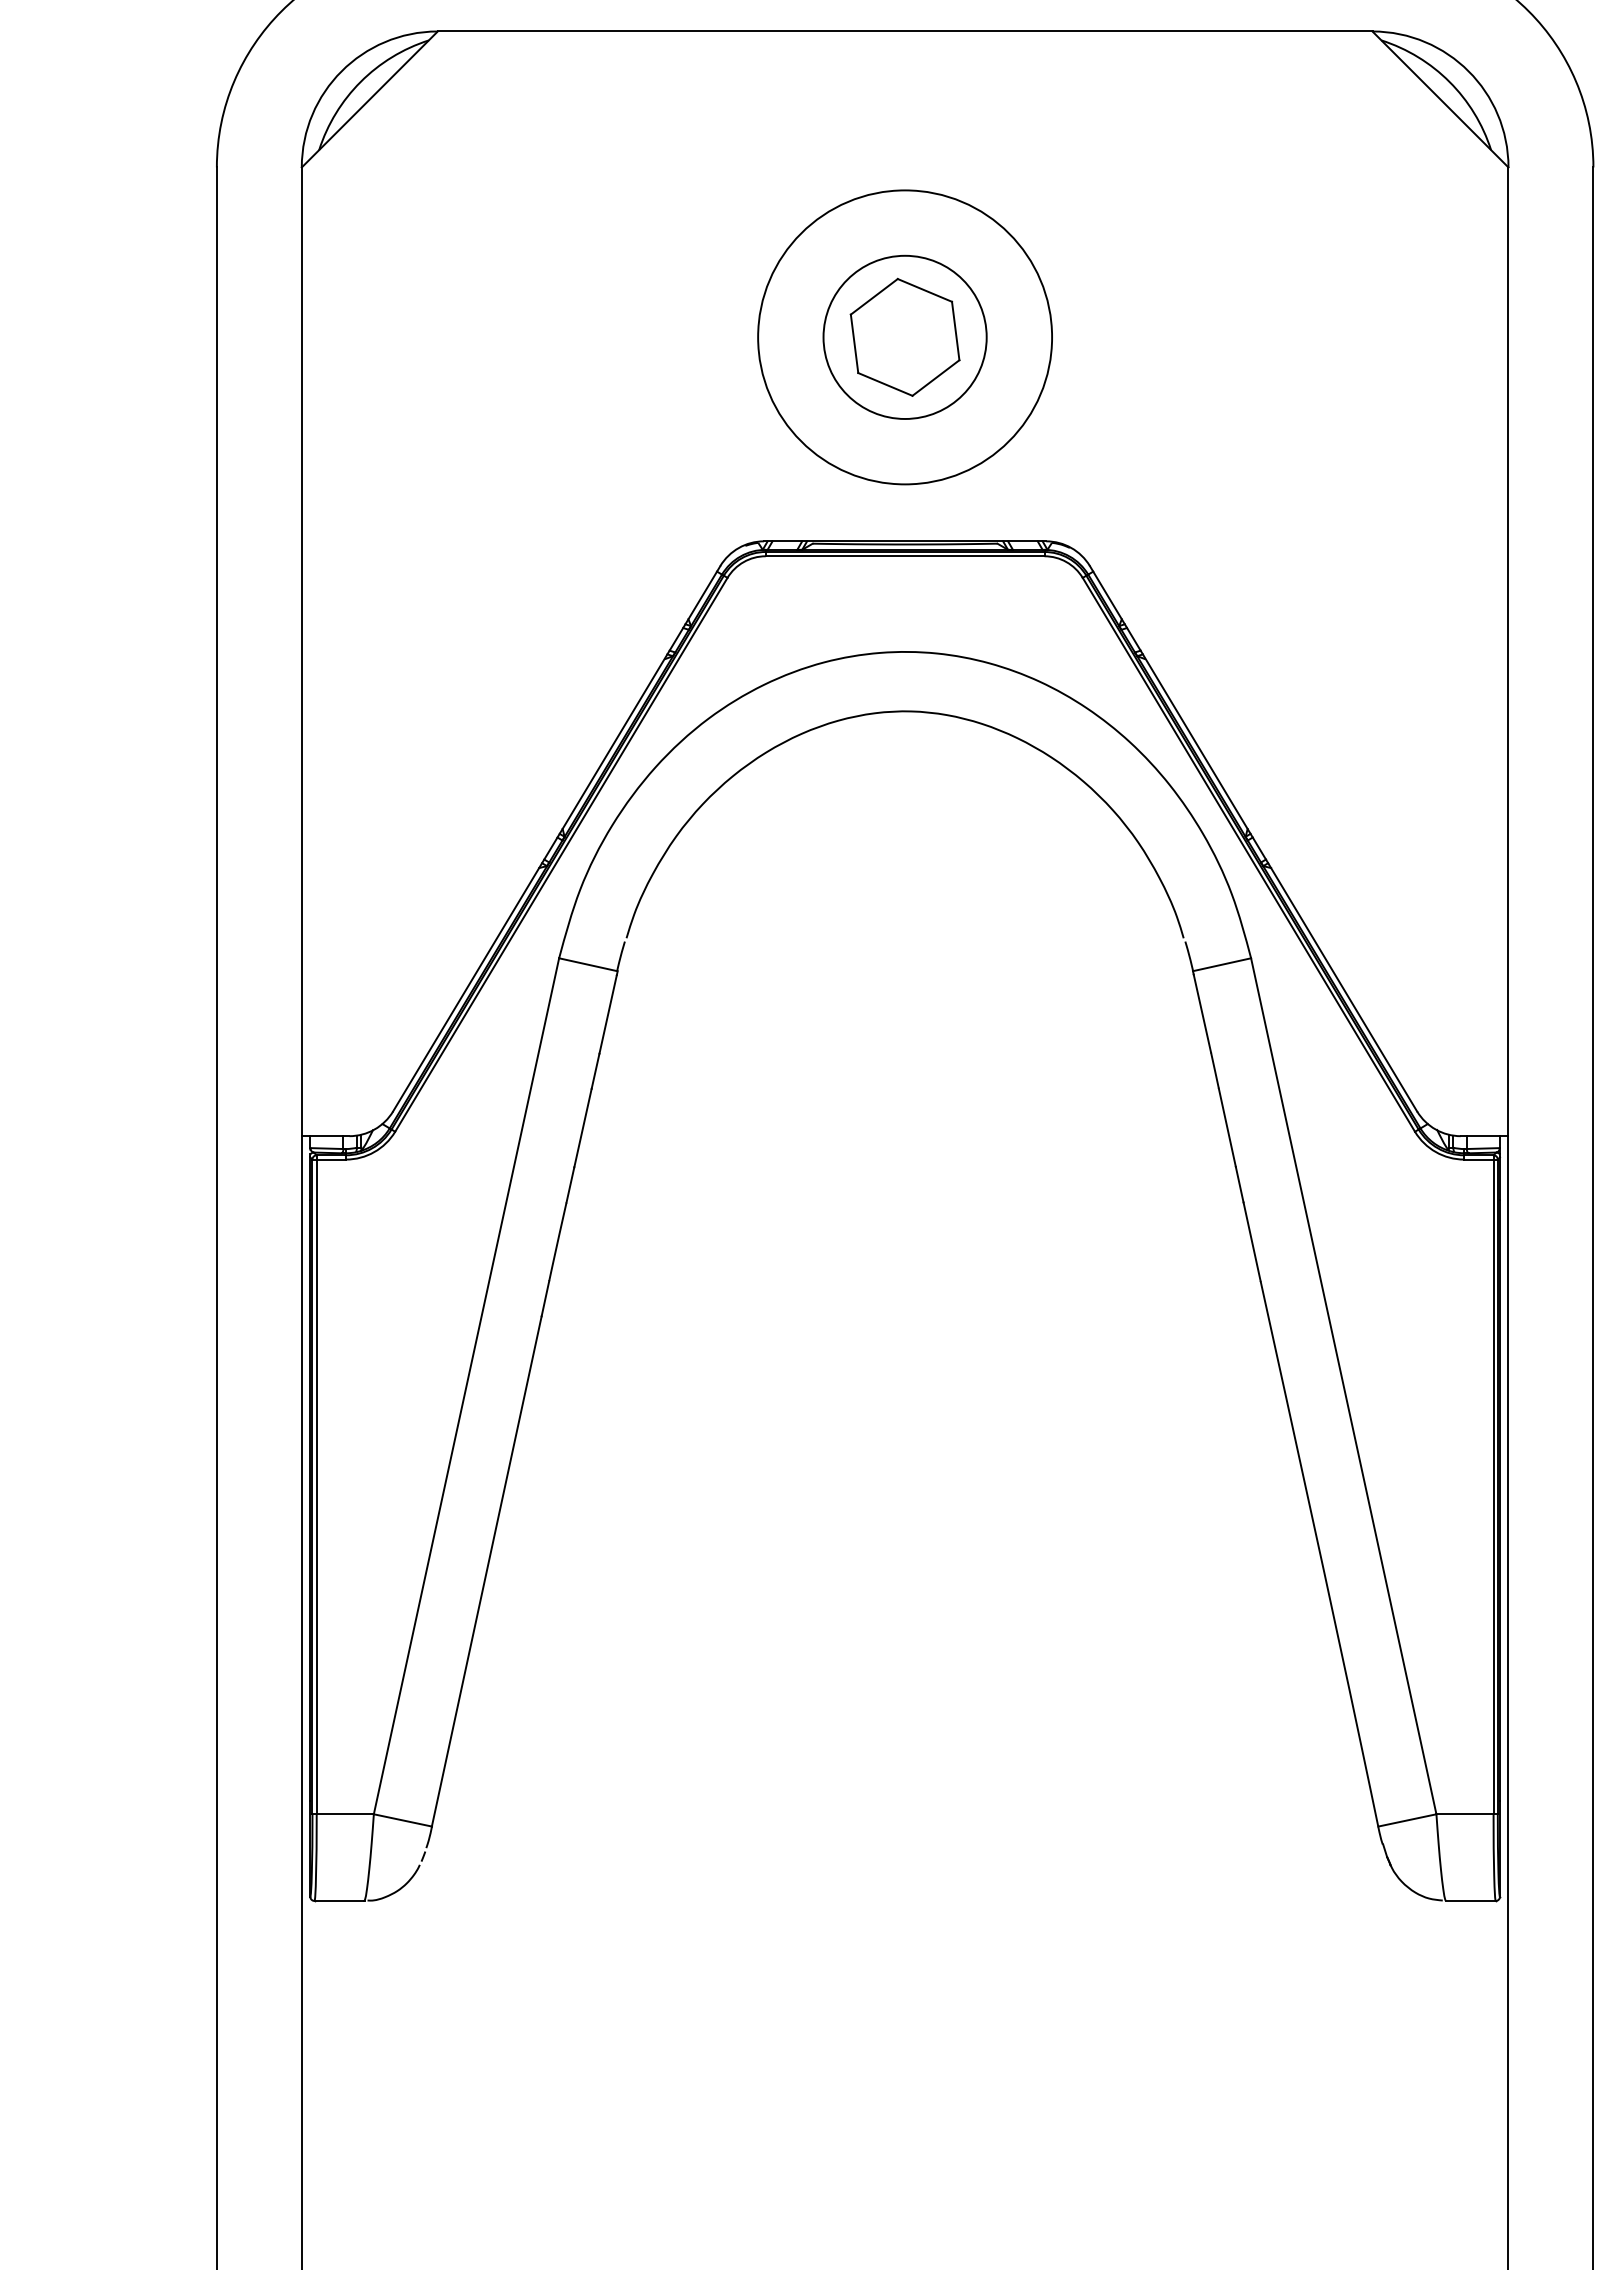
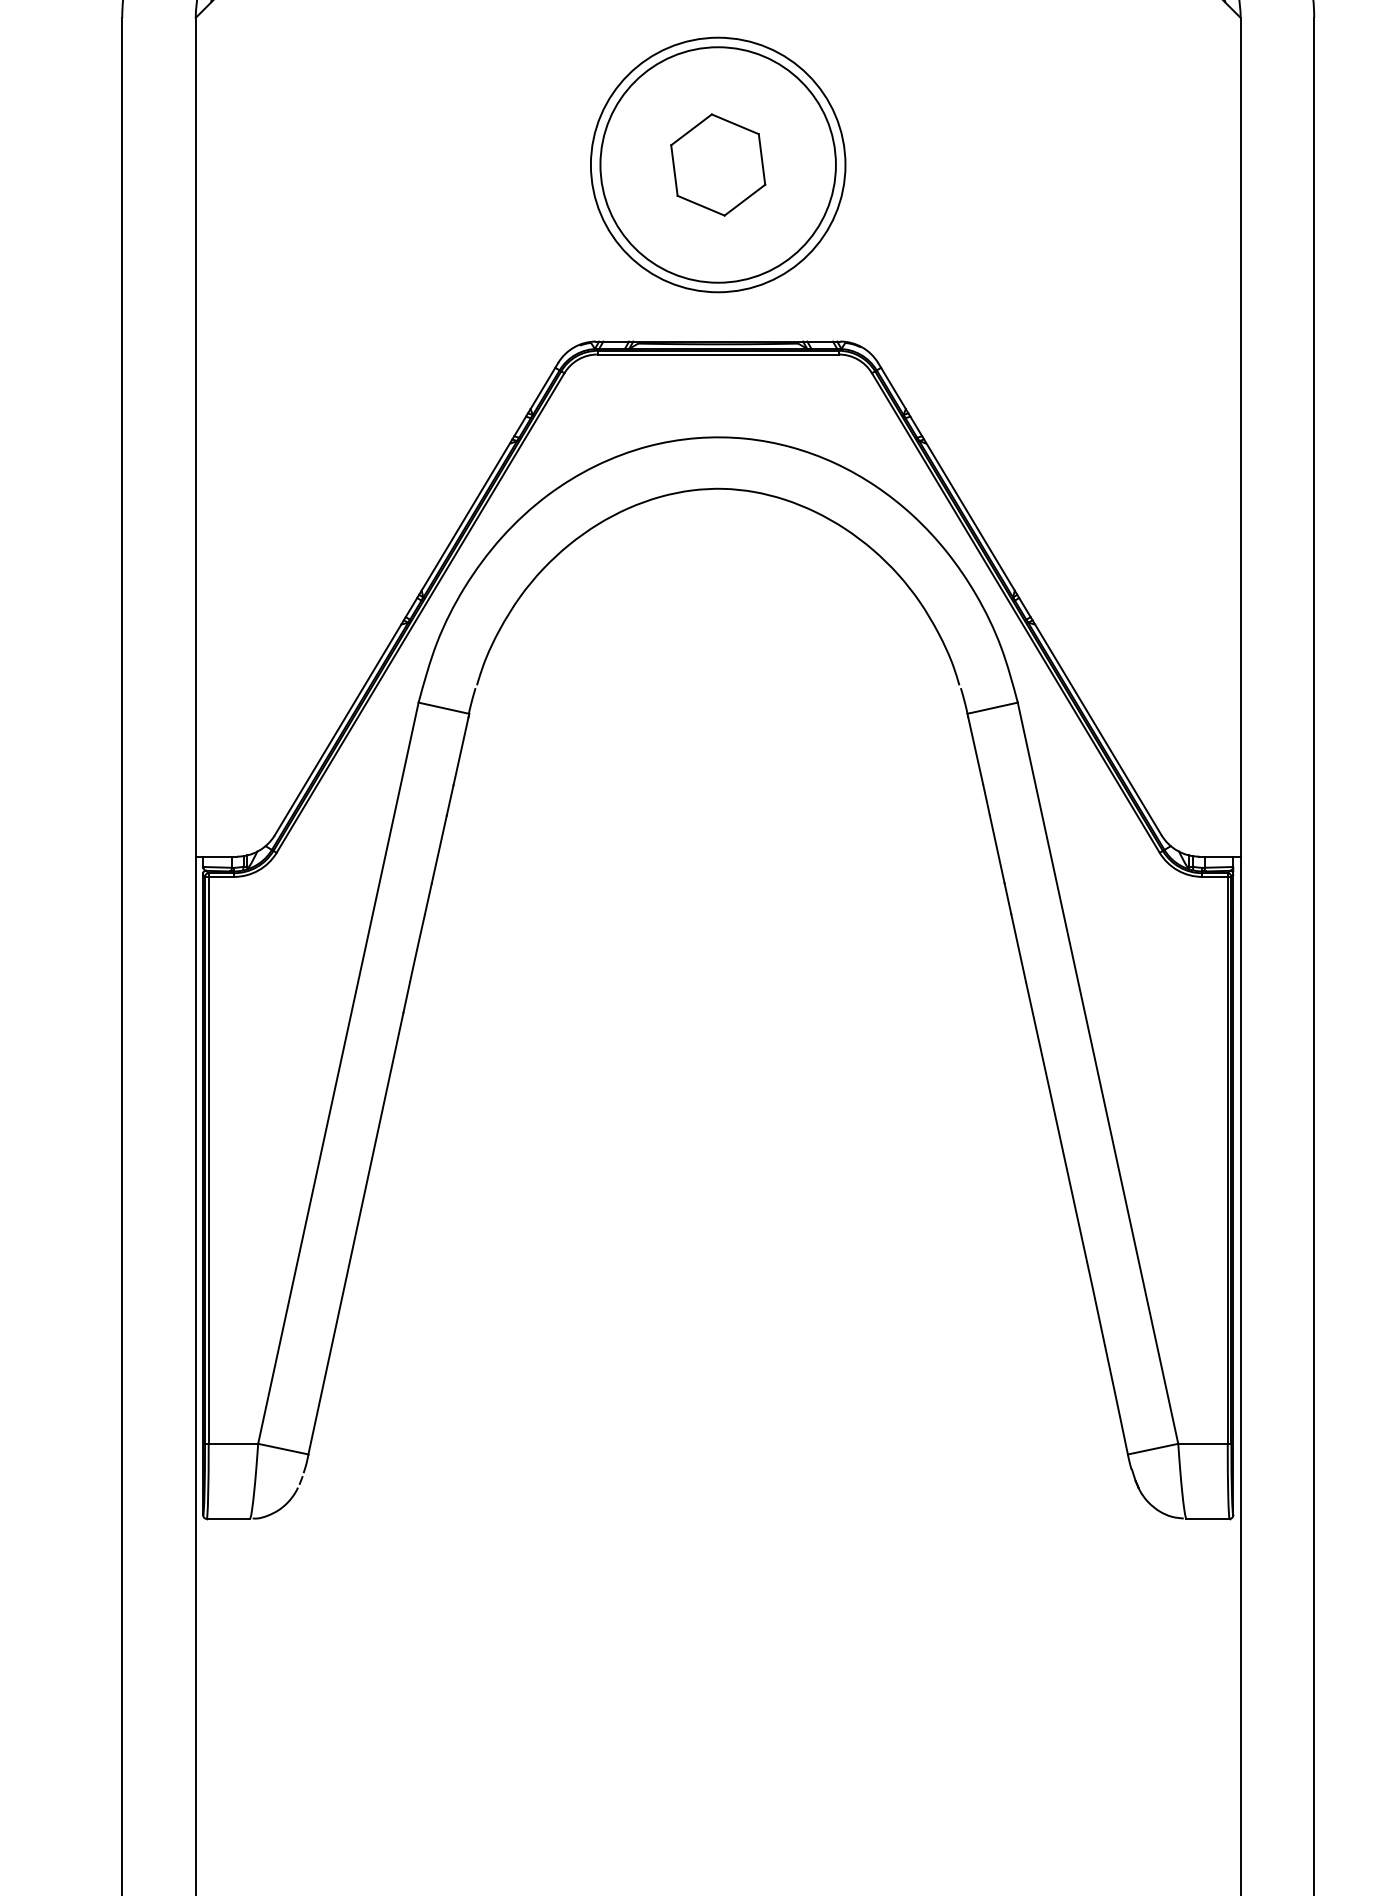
circle: (905, 337) -> (718, 165), size x1.67

